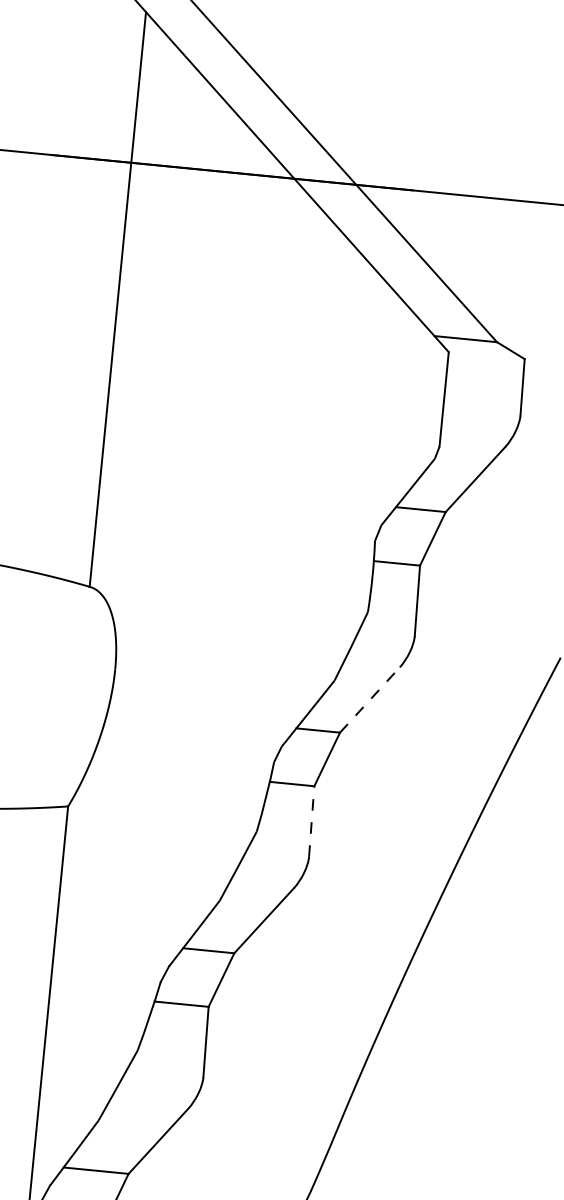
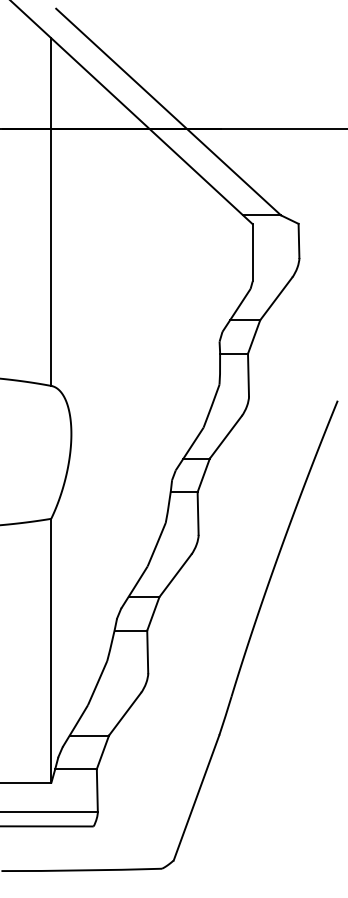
line: (369, 700) -> (225, 437), dashed -> solid
line: (312, 821) -> (198, 513), dashed -> solid

